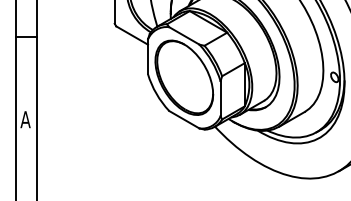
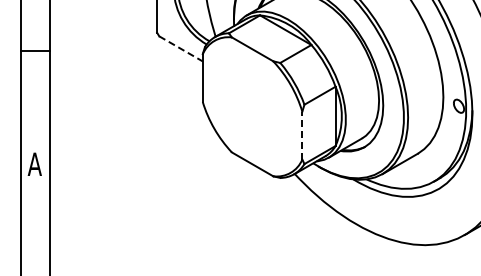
line: (132, 35) -> (181, 49), solid -> dashed
part: (184, 77) -> (252, 106), removed
line: (220, 98) -> (302, 135), solid -> dashed

